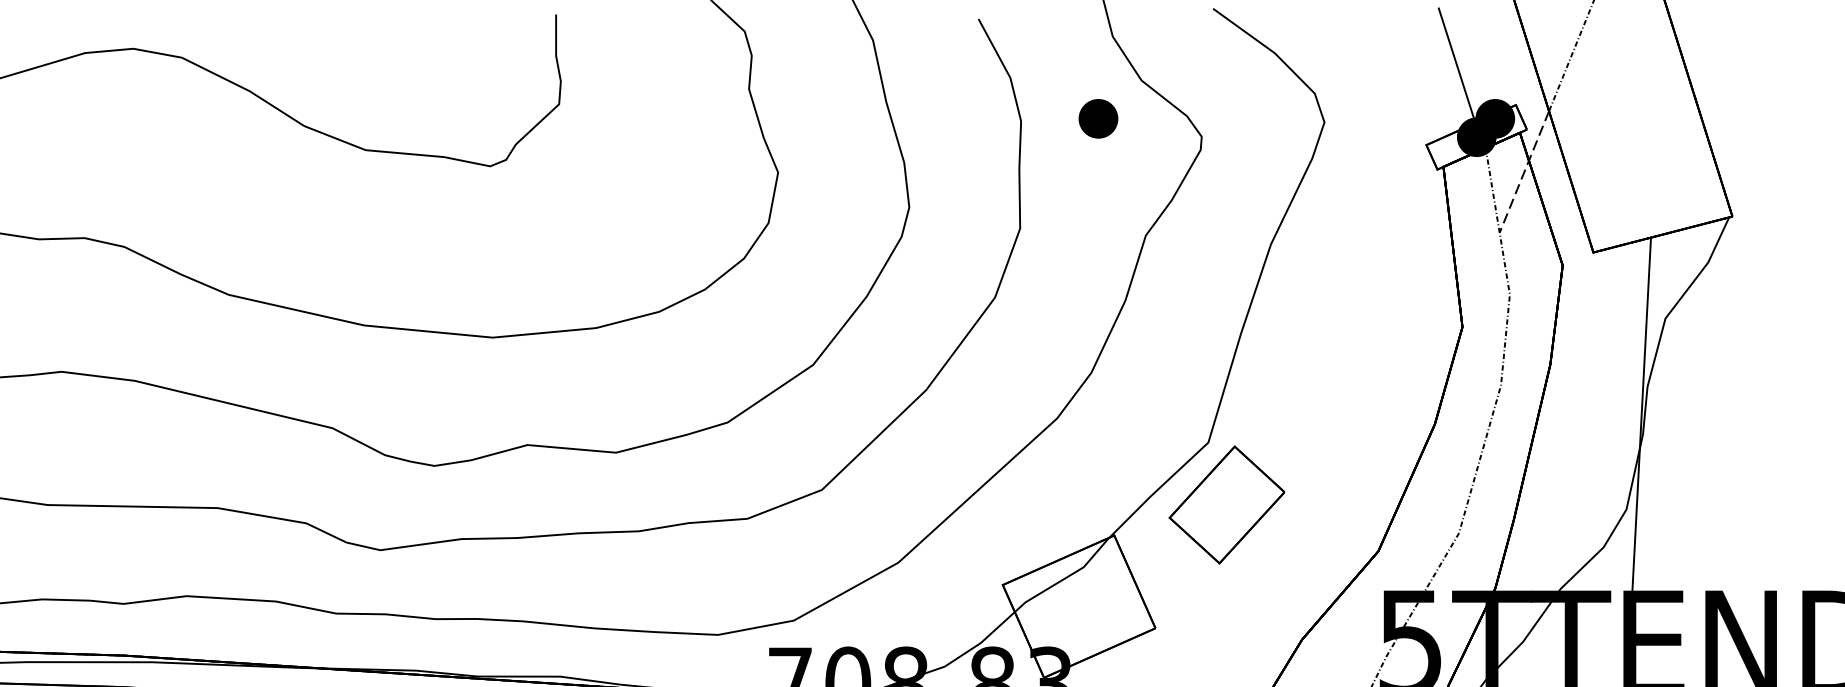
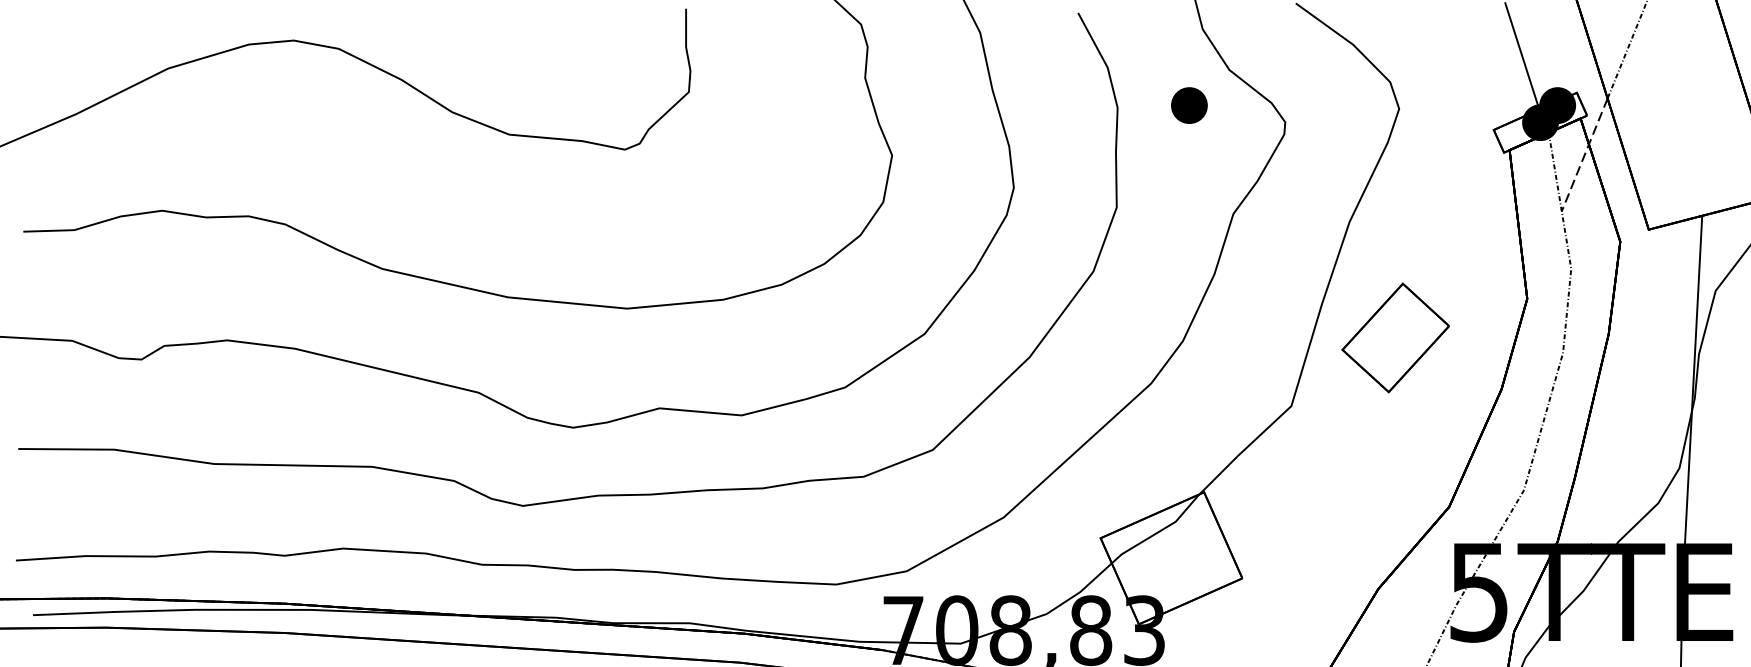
part: (1226, 504) -> (1395, 337), moved

